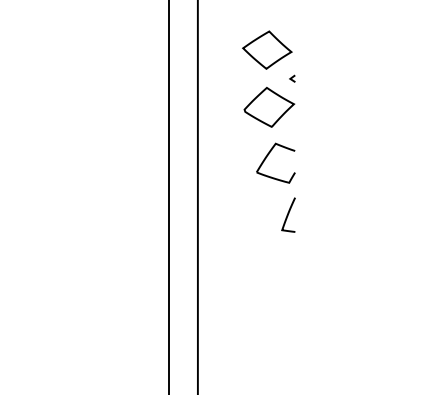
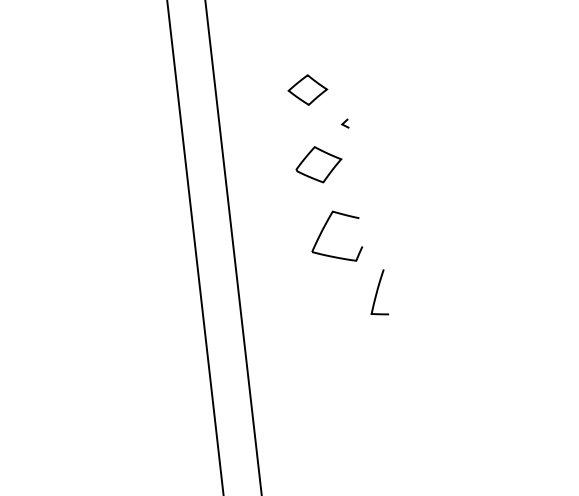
part: (267, 49) -> (307, 89), size x0.6
part: (269, 106) -> (319, 163), size x0.7
curve: (288, 214) -> (377, 292), moved

